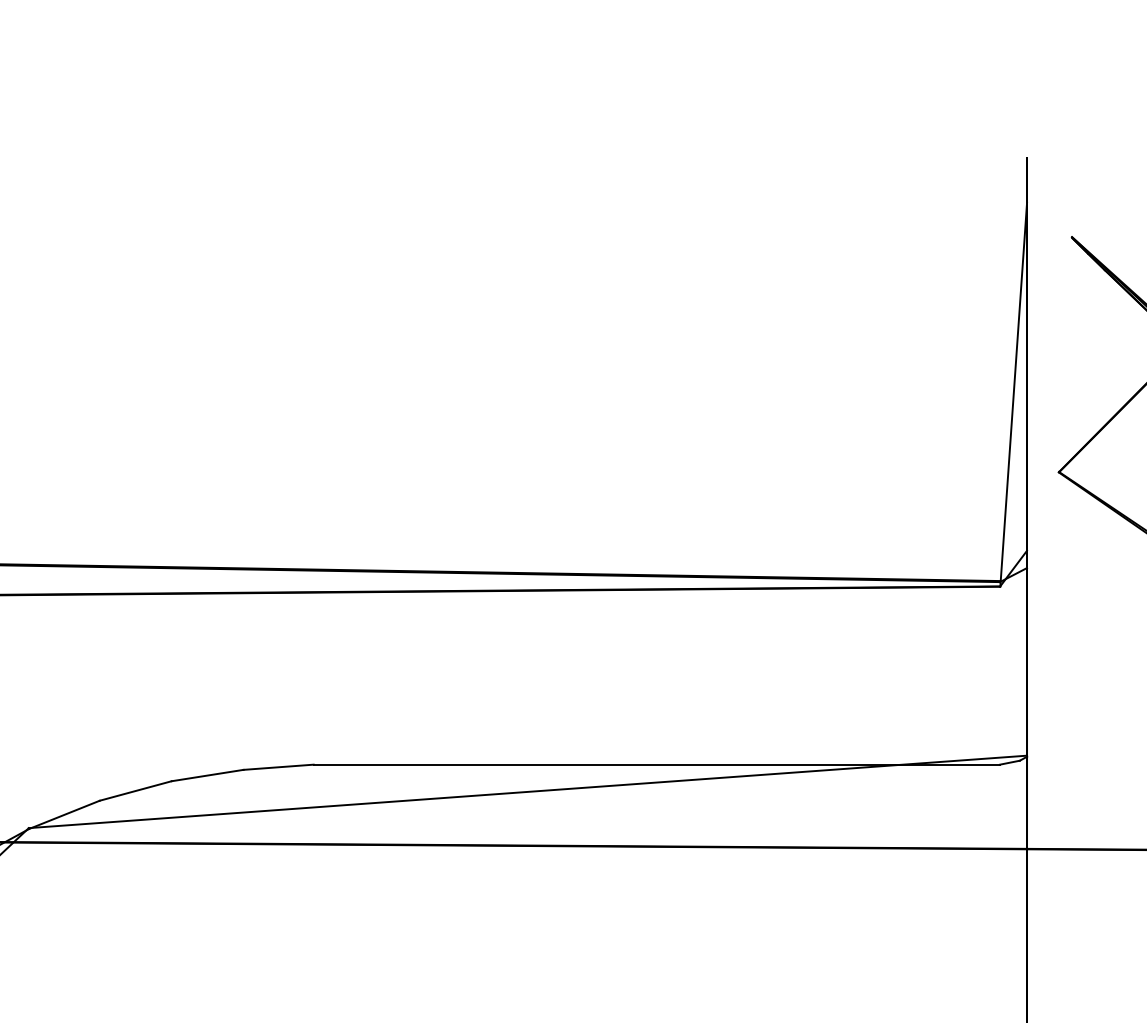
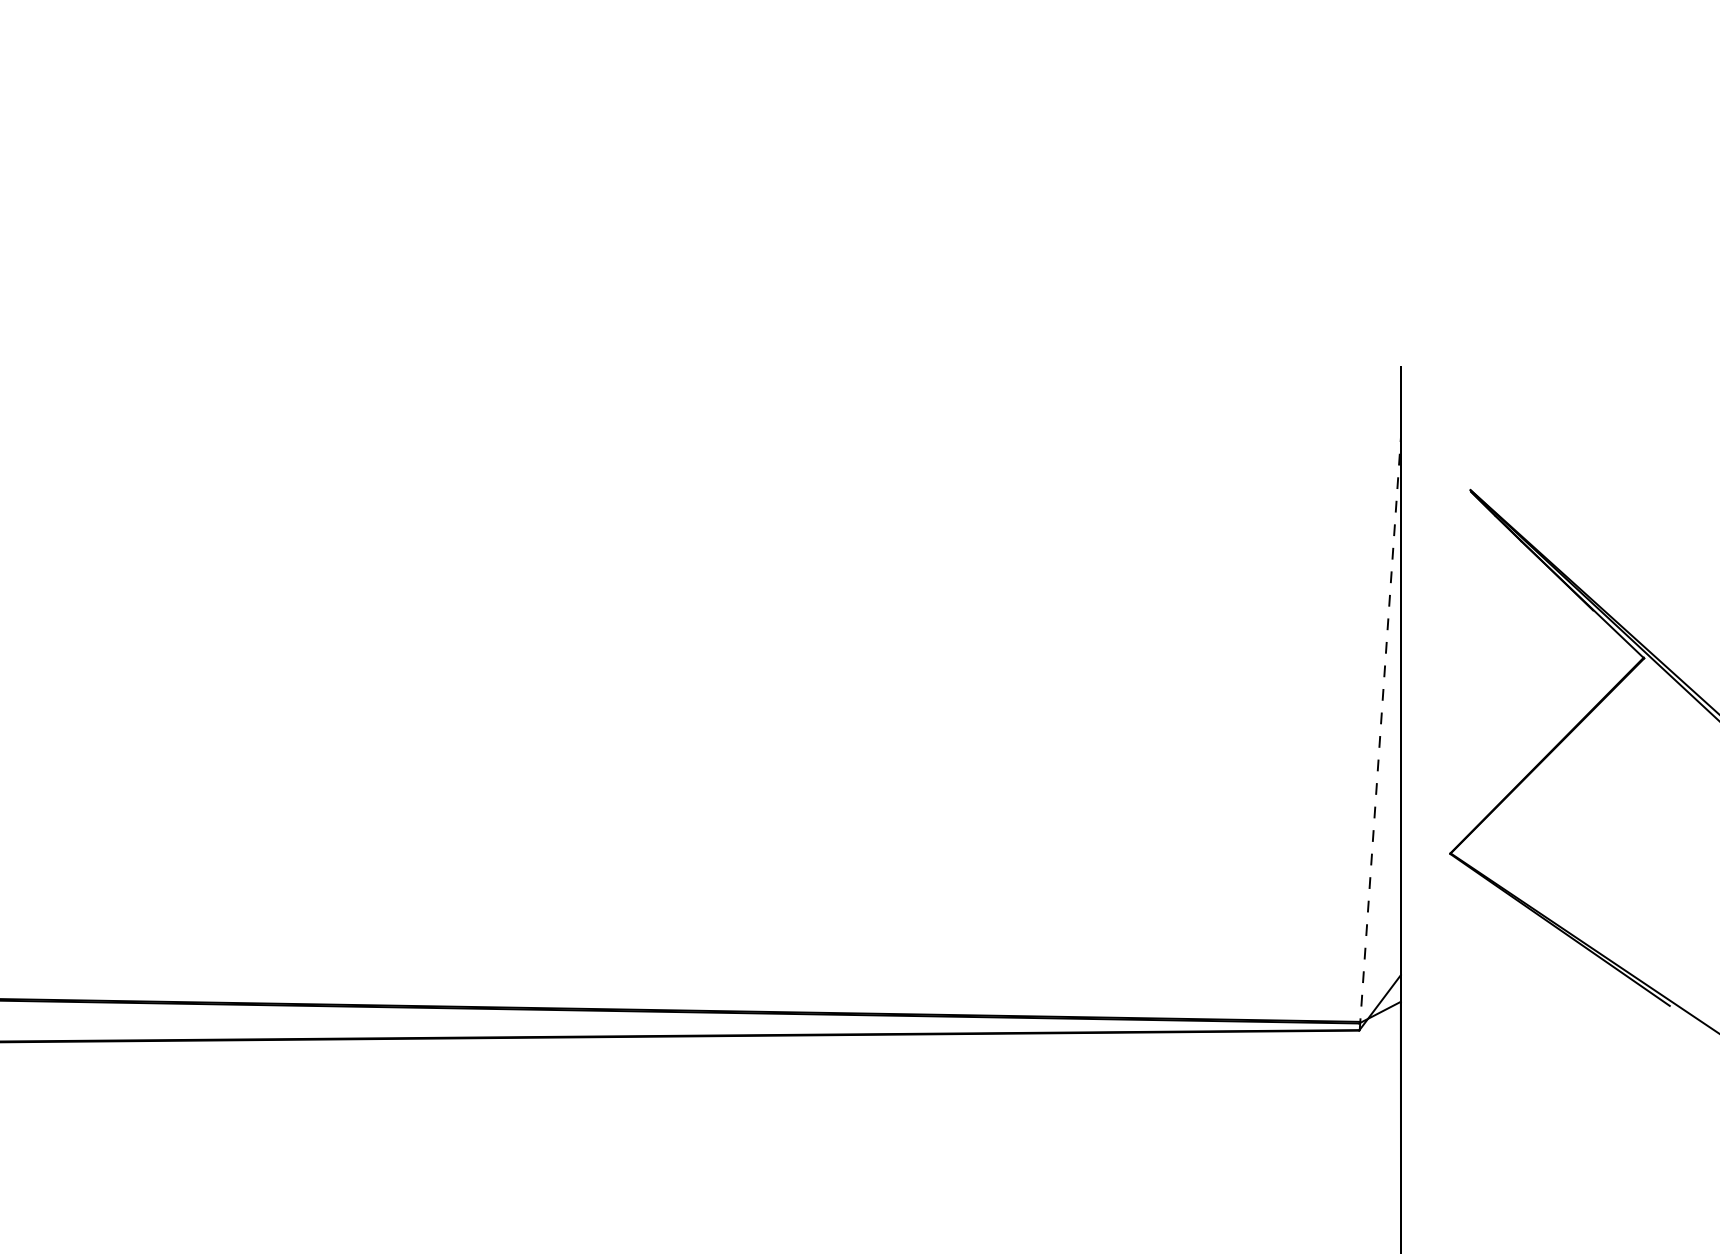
line: (1013, 394) -> (1380, 733), solid -> dashed

